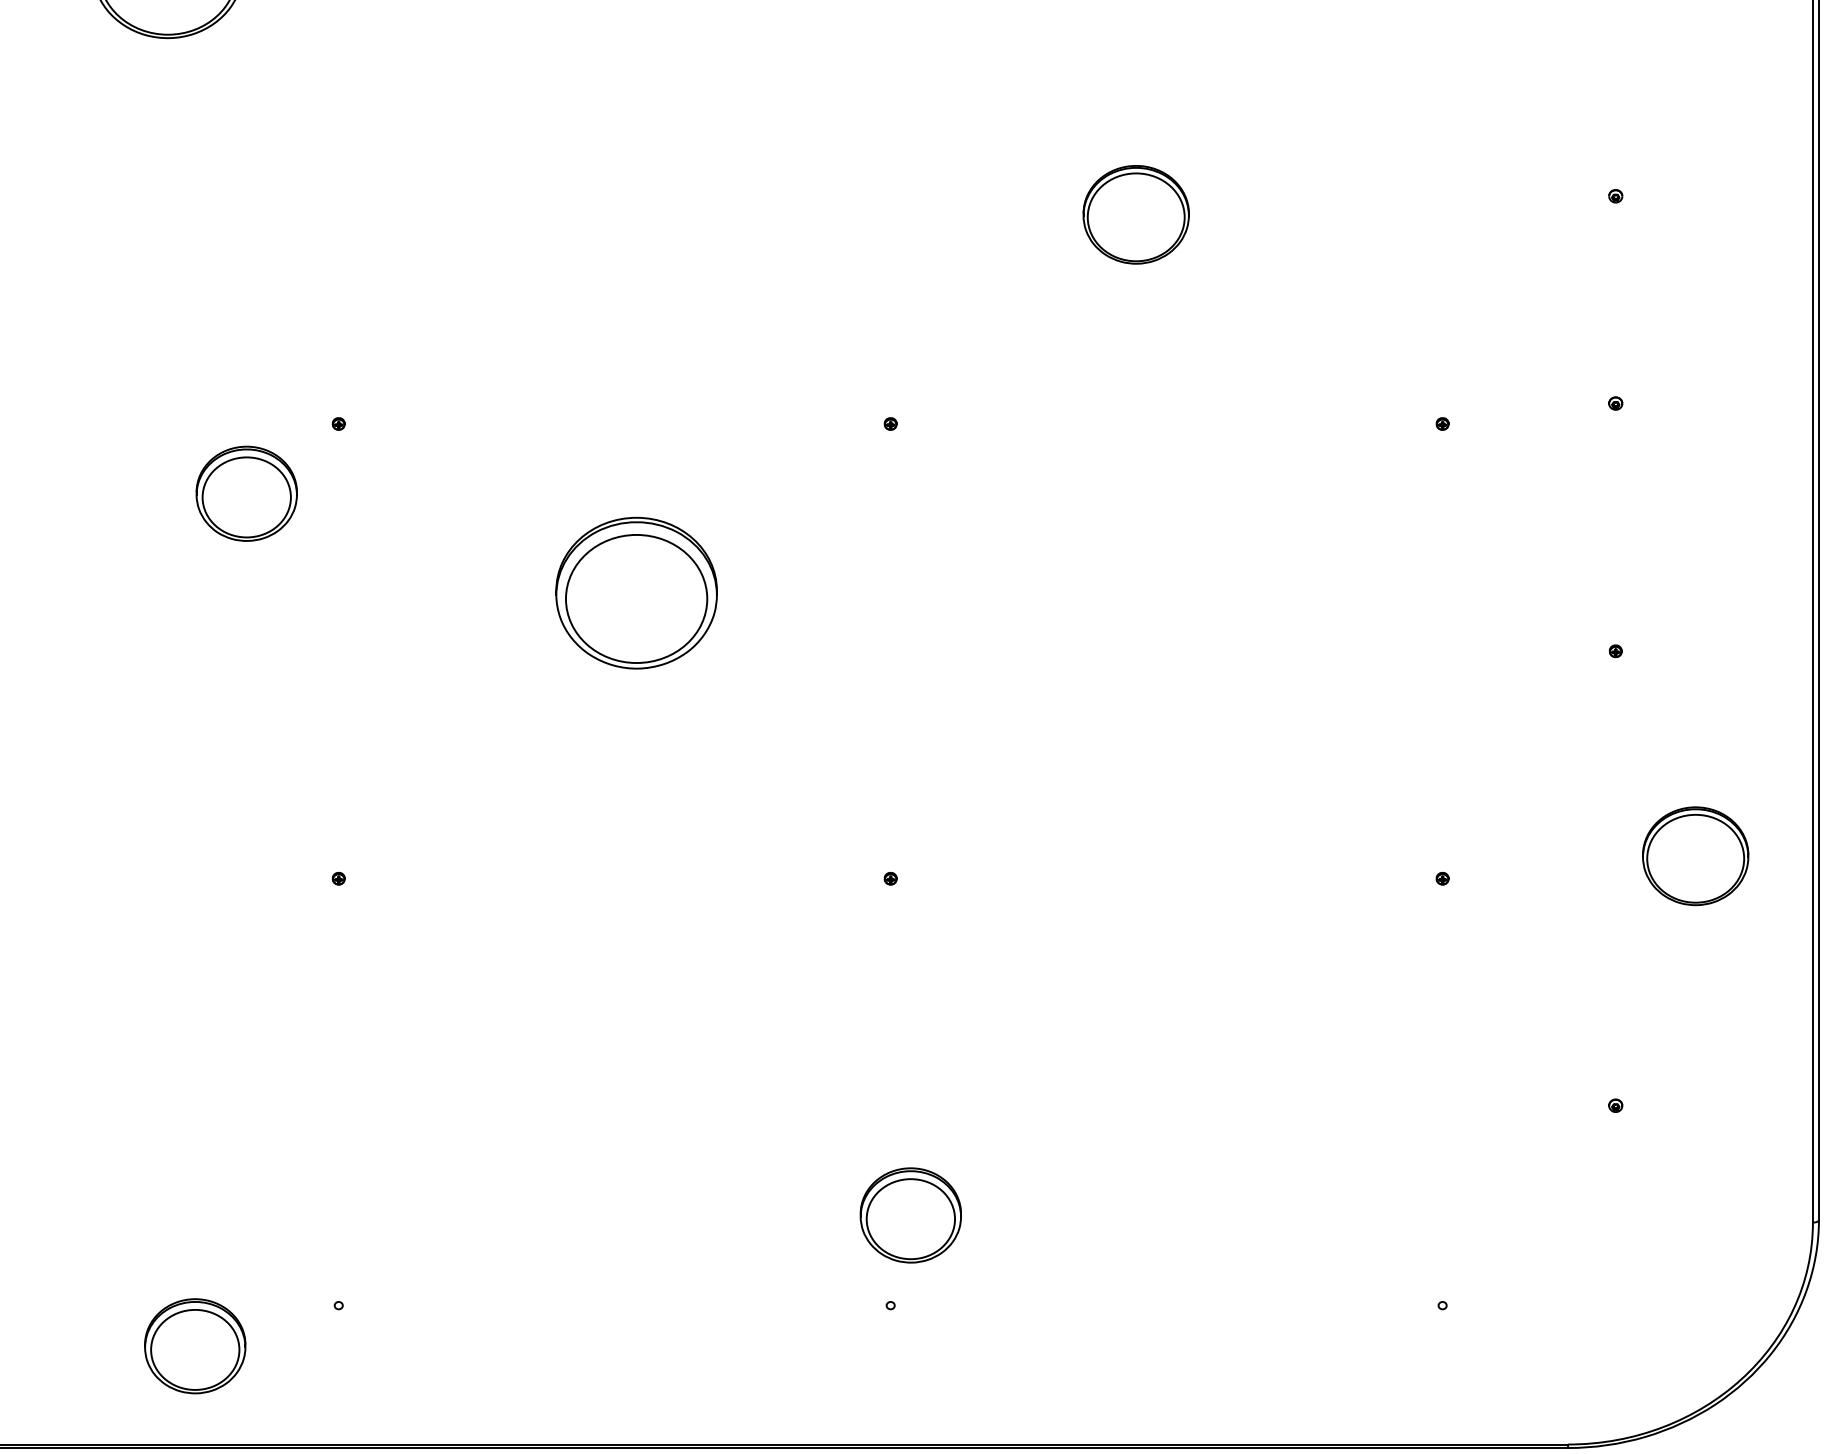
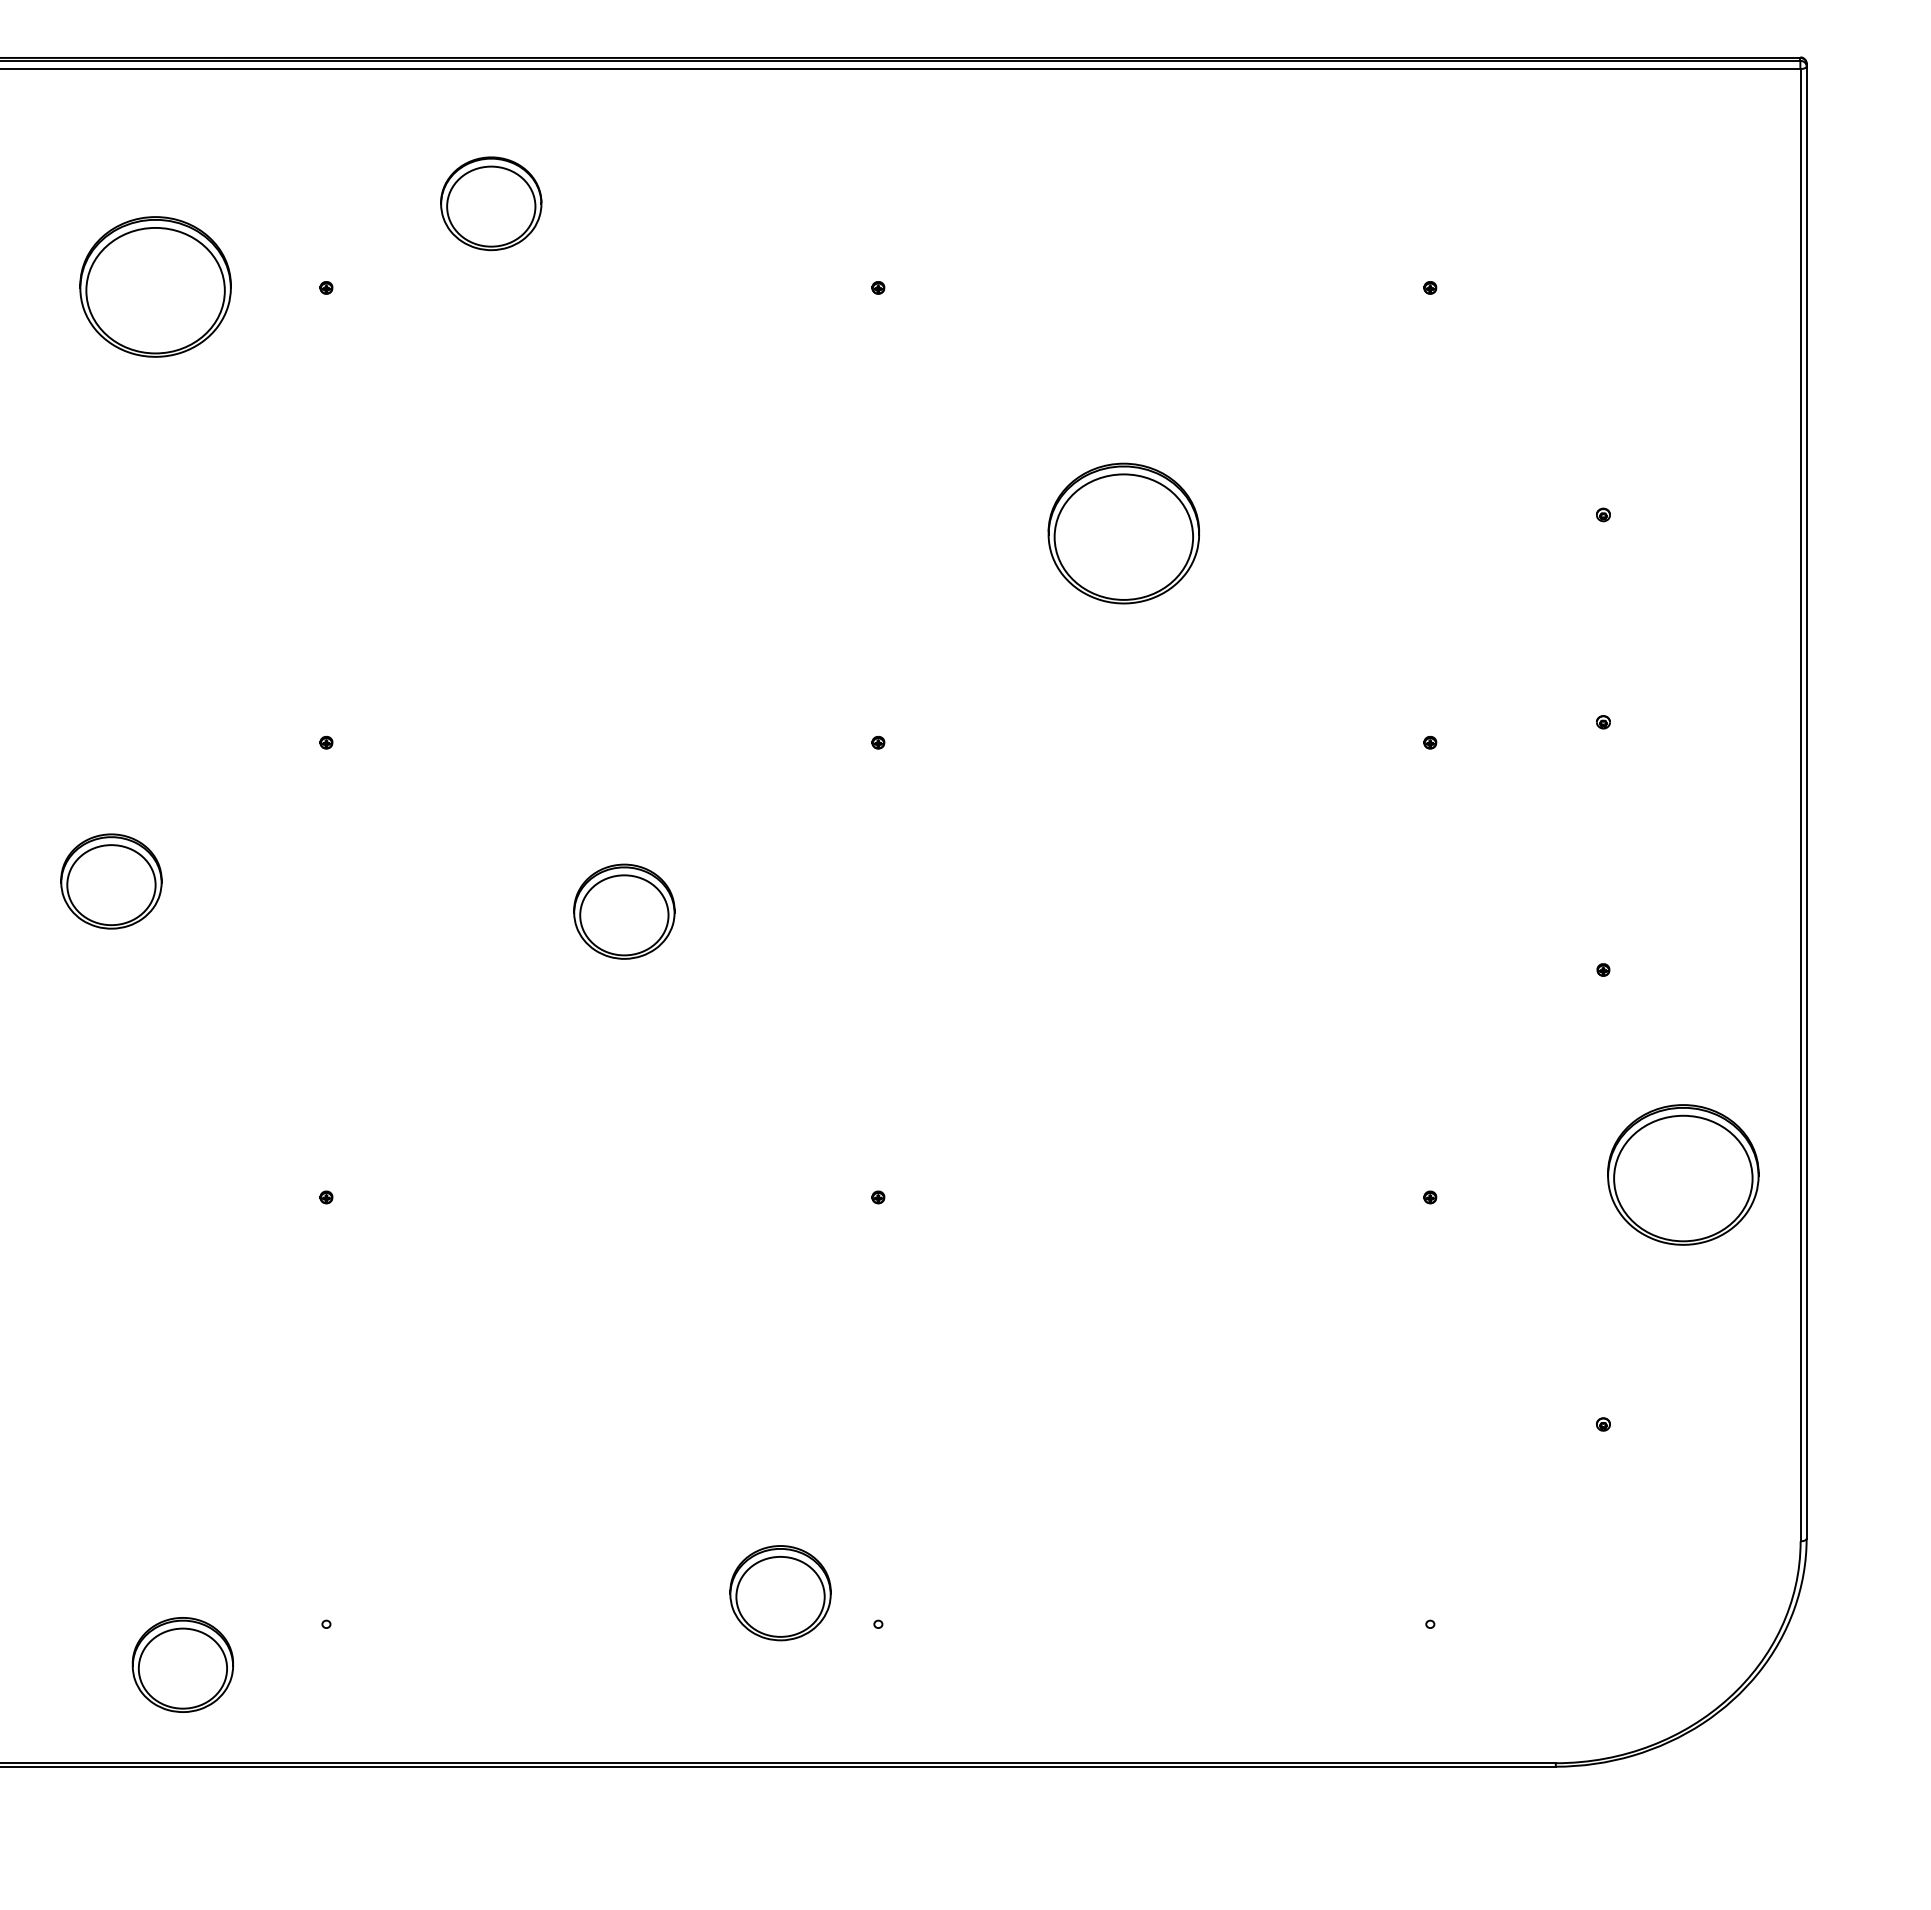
part: (1135, 214) -> (1123, 533), size x1.43
part: (246, 493) -> (111, 881), moved
part: (636, 592) -> (624, 911), size x0.62
part: (1695, 855) -> (1683, 1174), size x1.43
part: (910, 1215) -> (780, 1593), moved

